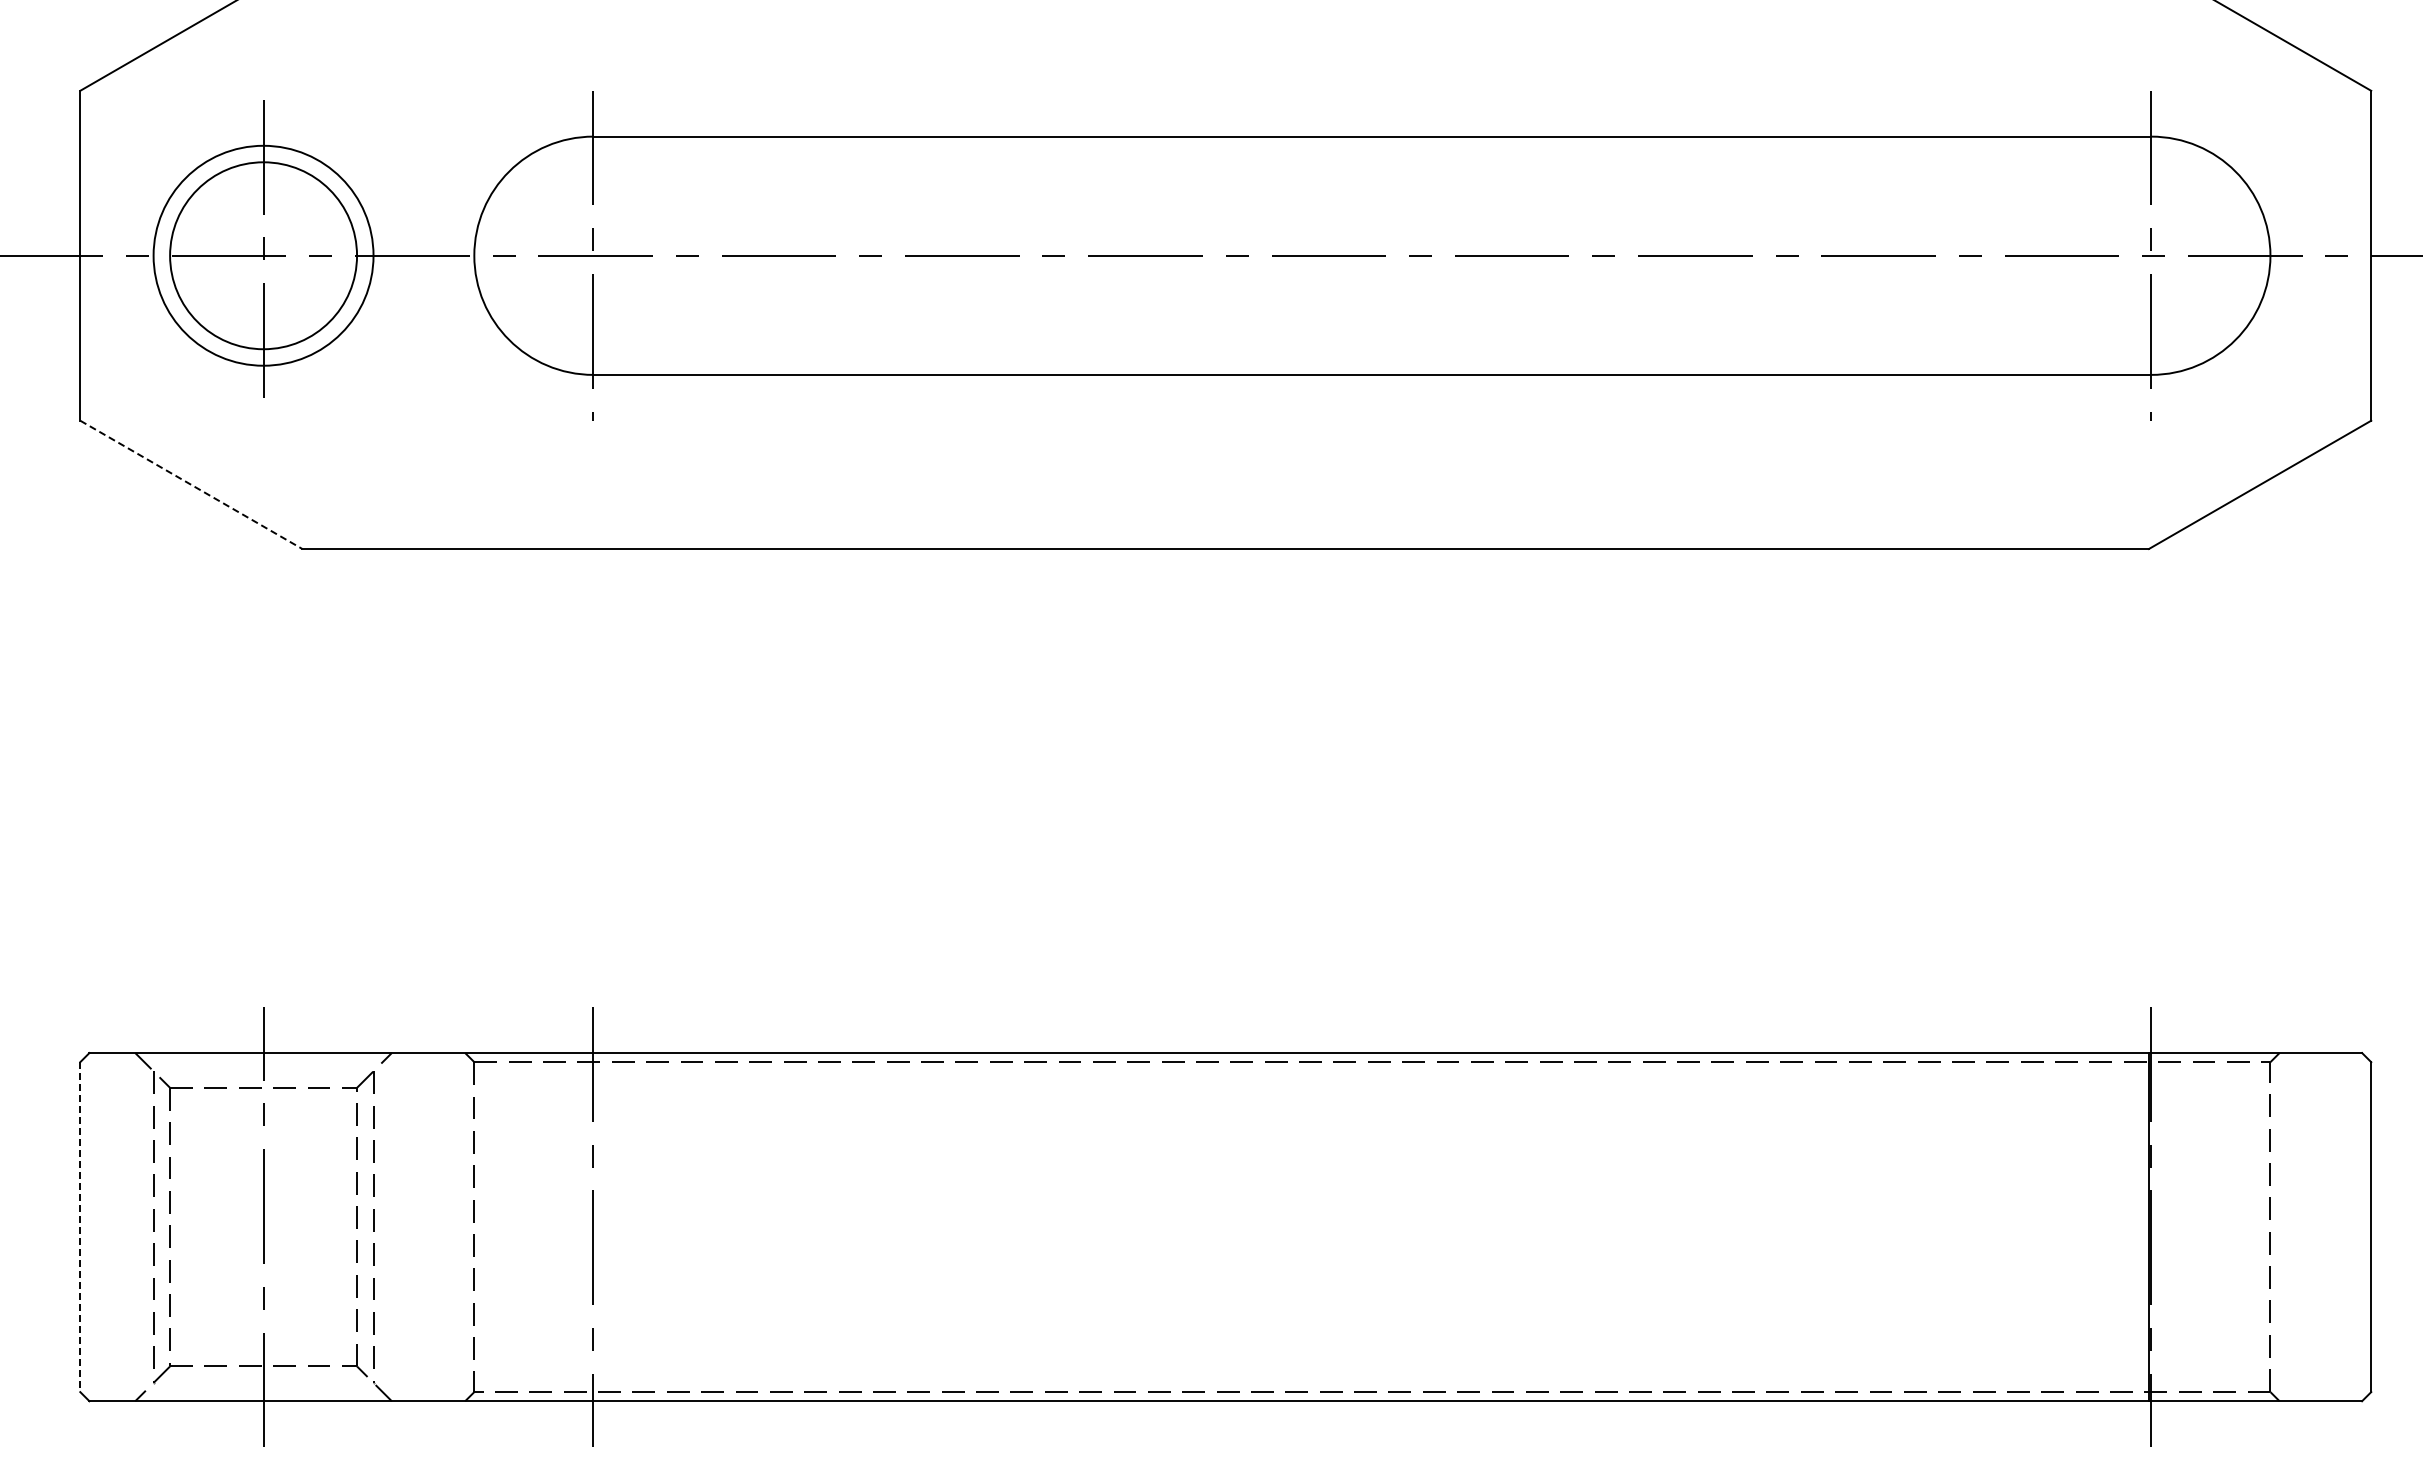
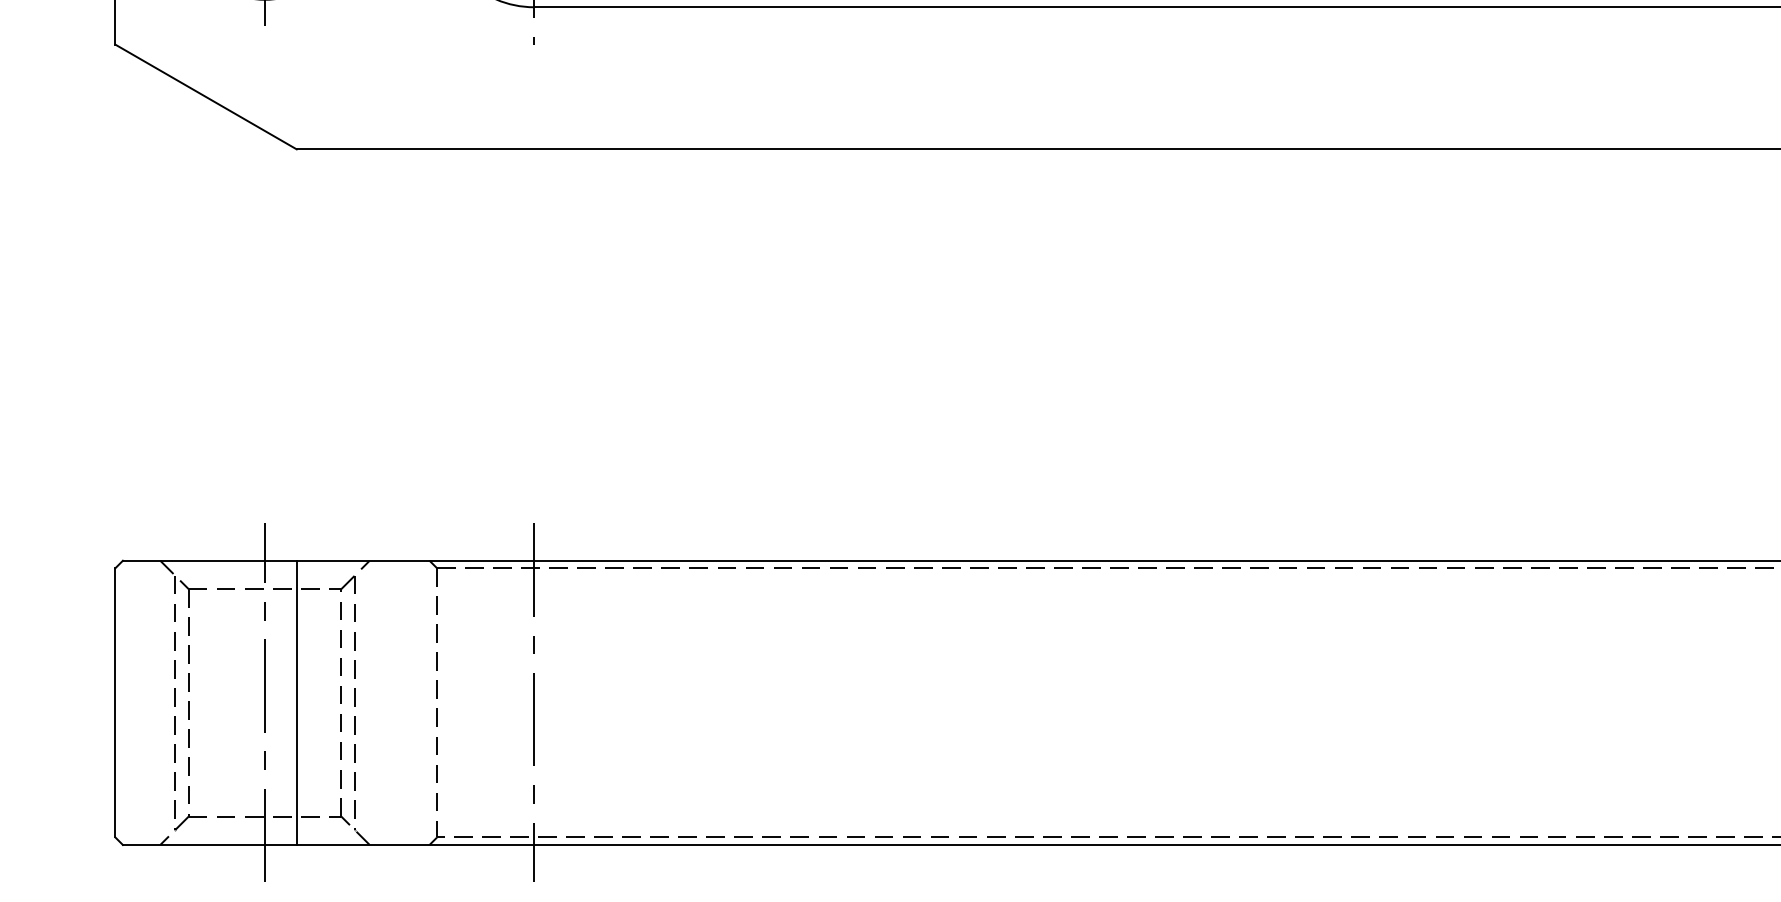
line: (191, 485) -> (206, 97), dashed -> solid
line: (80, 1227) -> (115, 703), dashed -> solid
line: (302, 1227) -> (296, 703), added

